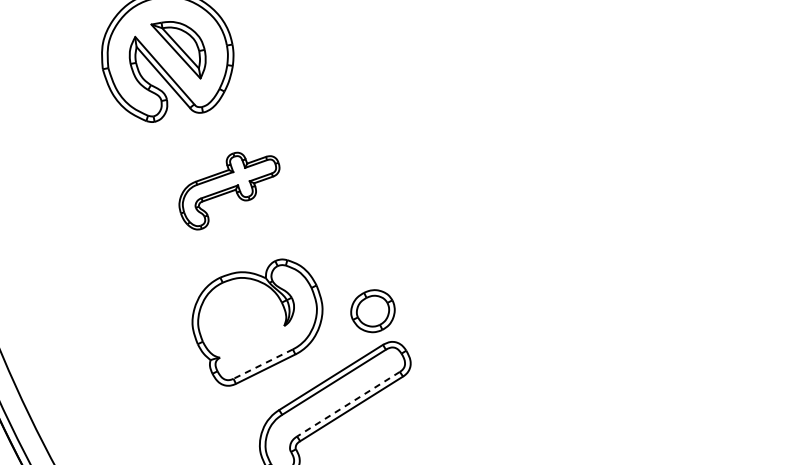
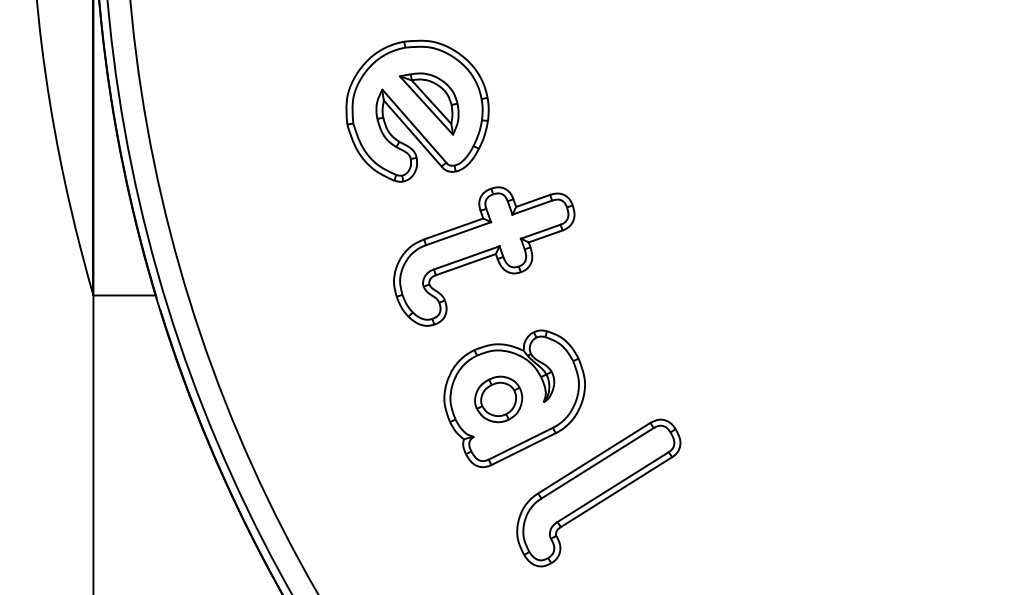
part: (229, 191) -> (484, 256), size x1.67
part: (372, 311) -> (498, 399), moved
line: (262, 363) -> (520, 443), dashed -> solid
line: (348, 404) -> (613, 487), dashed -> solid

